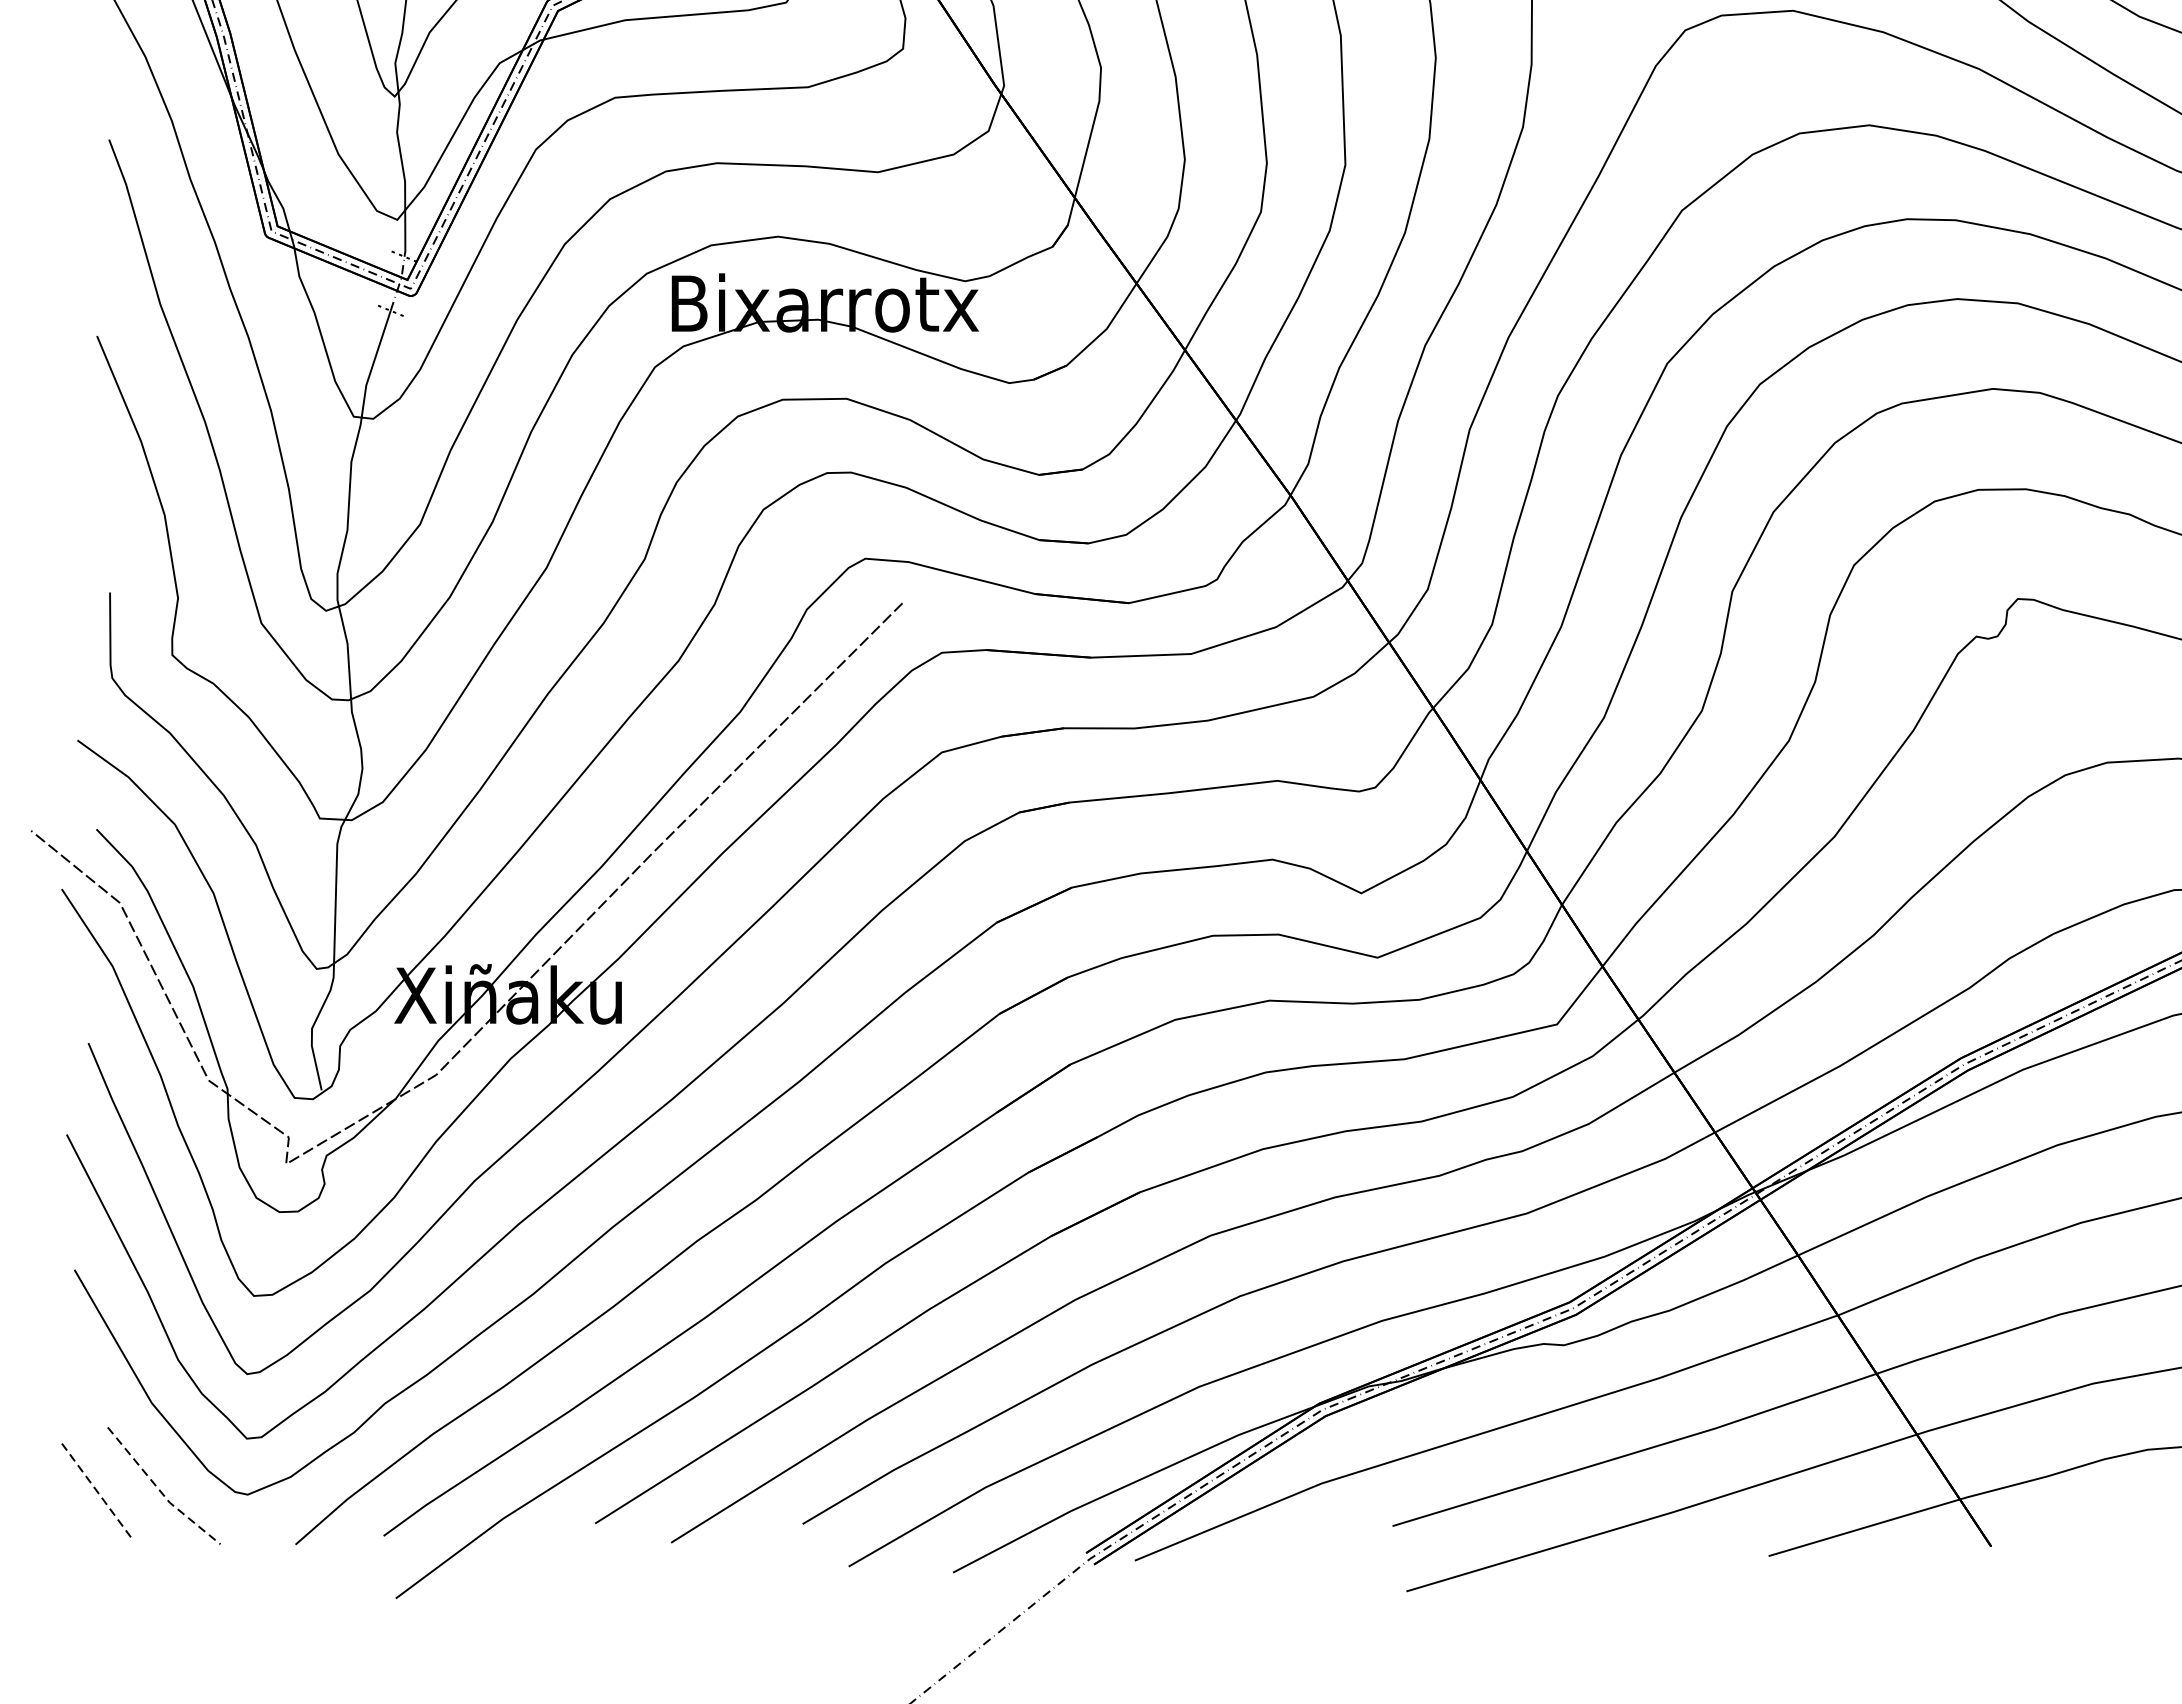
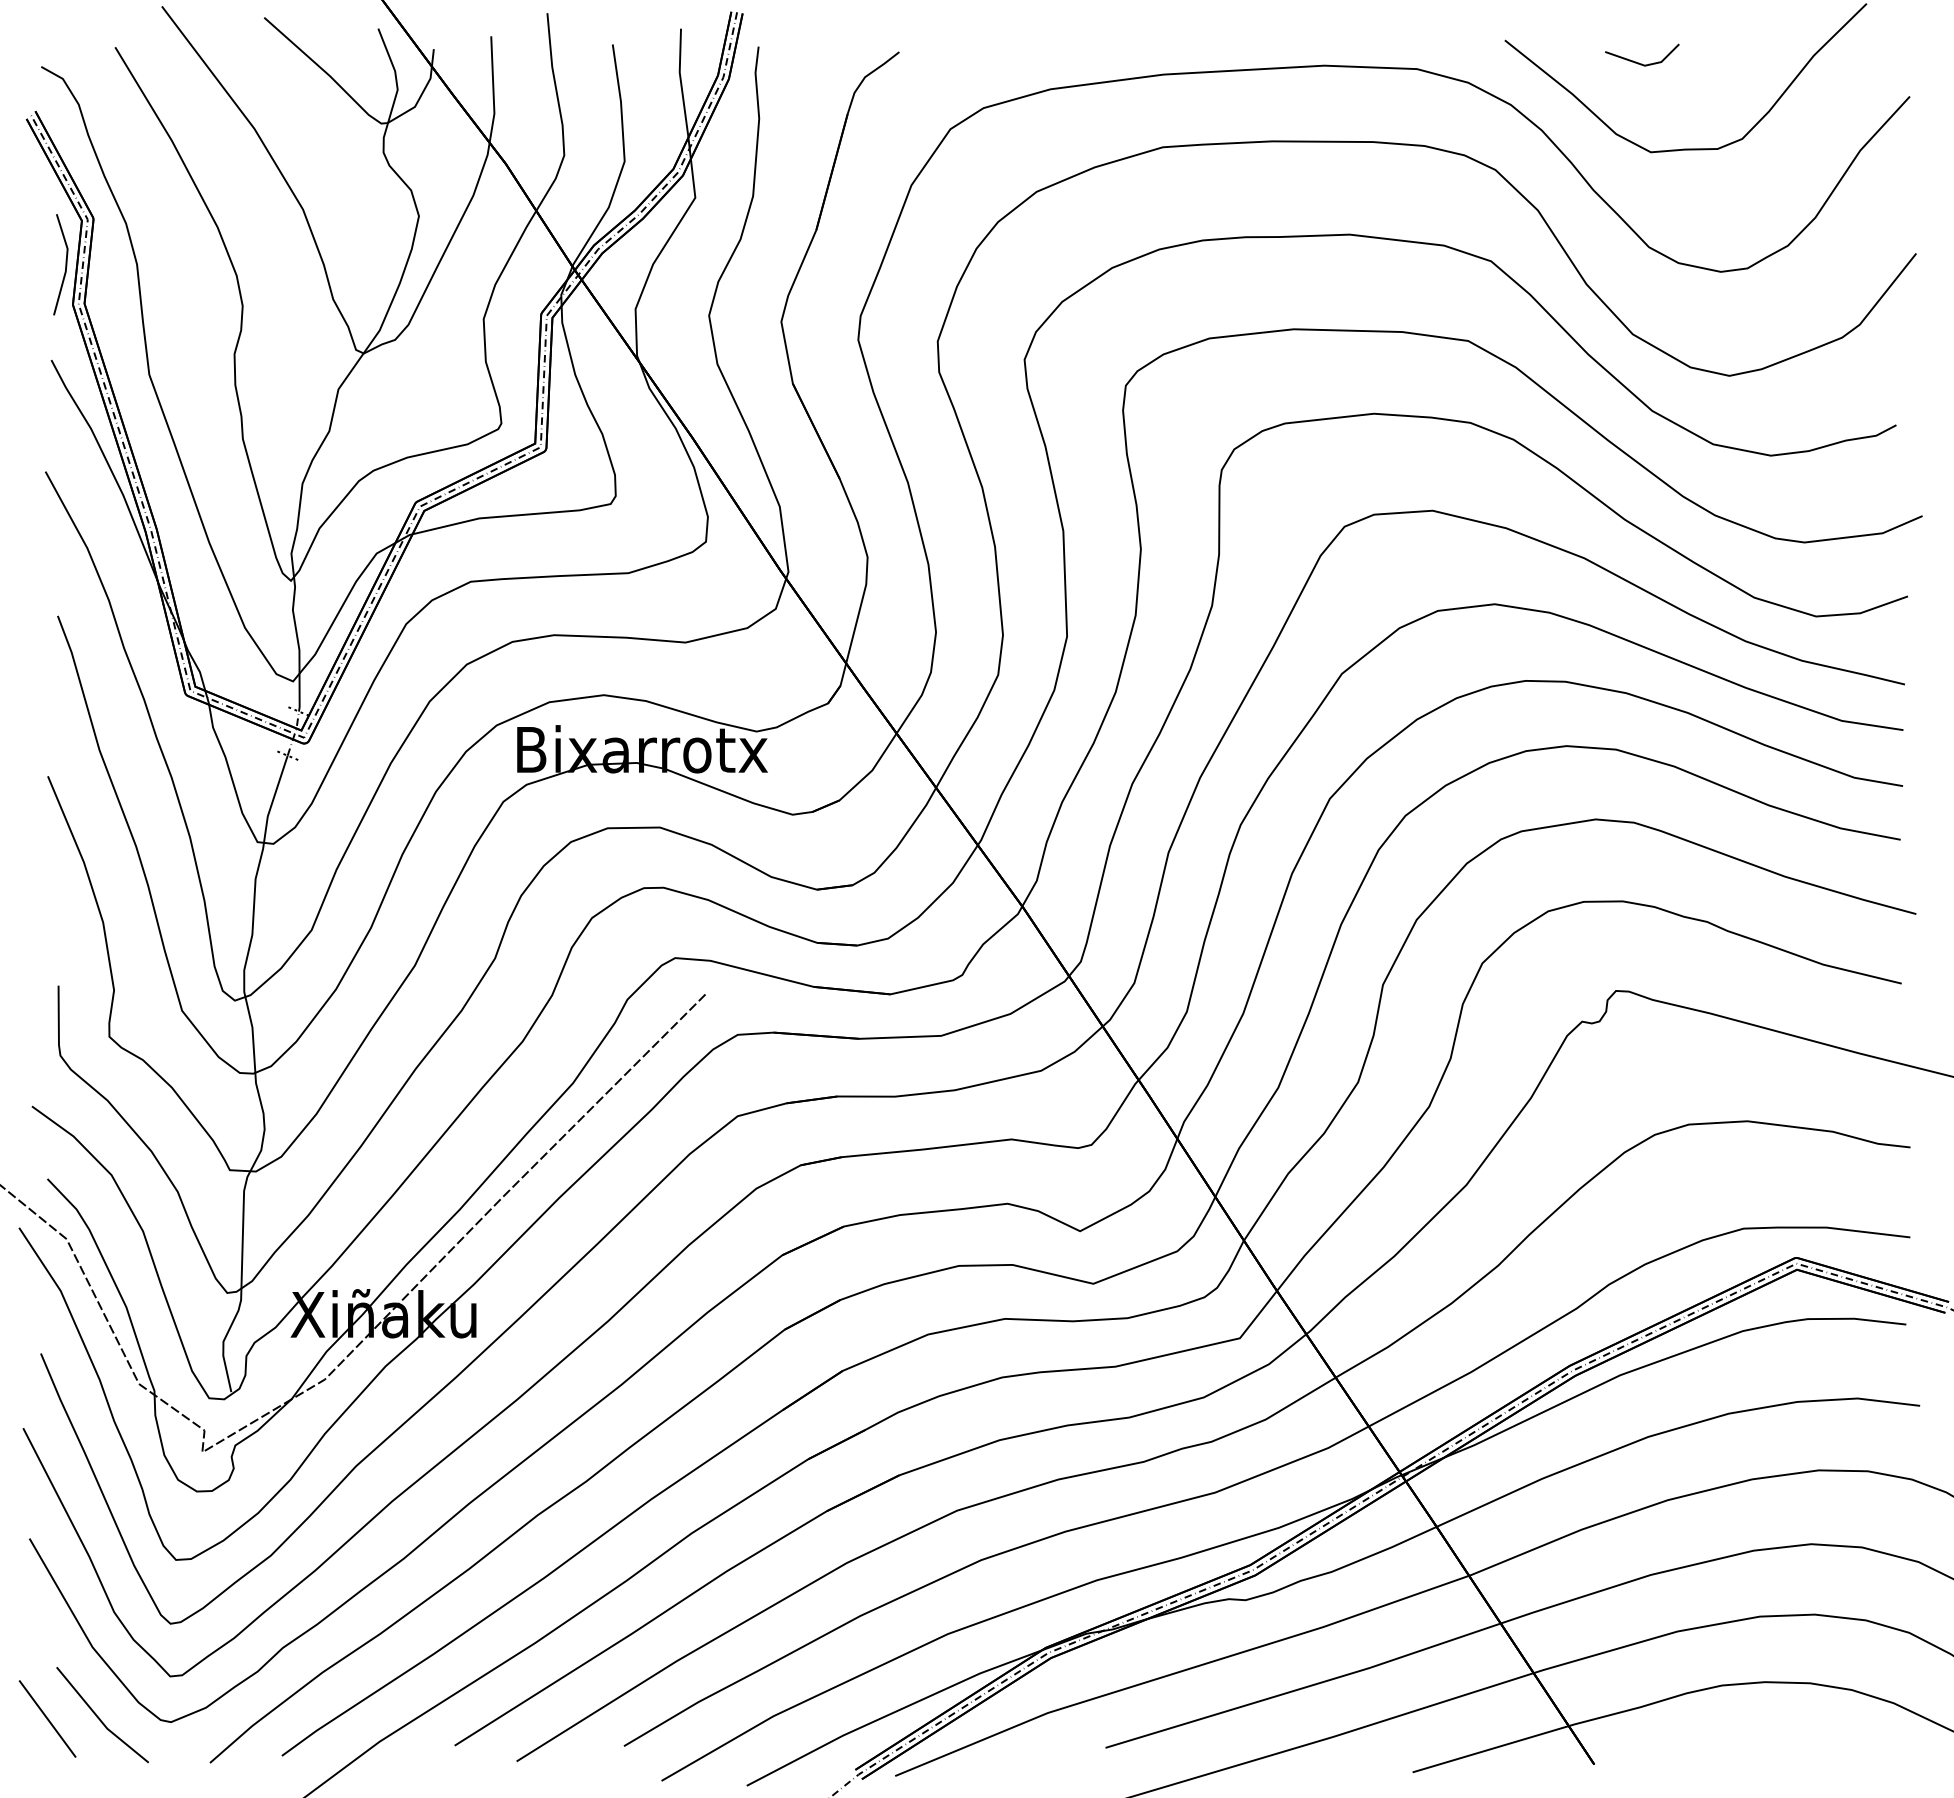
line: (96, 1490) -> (47, 1718), dashed -> solid
line: (160, 1491) -> (99, 1719), dashed -> solid

